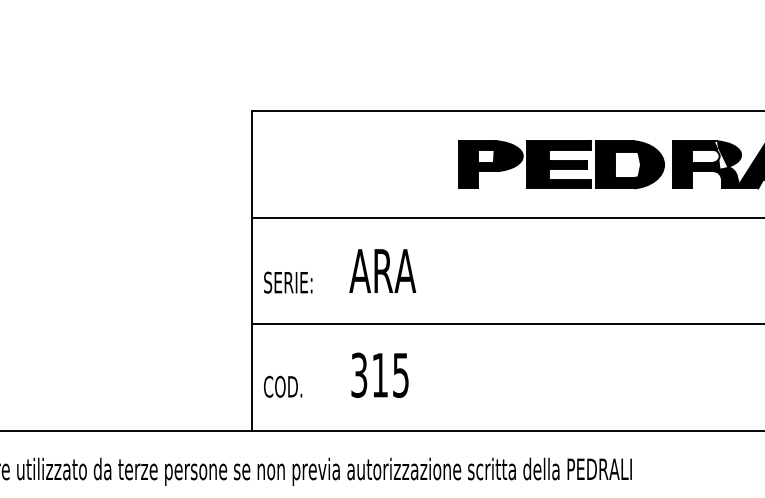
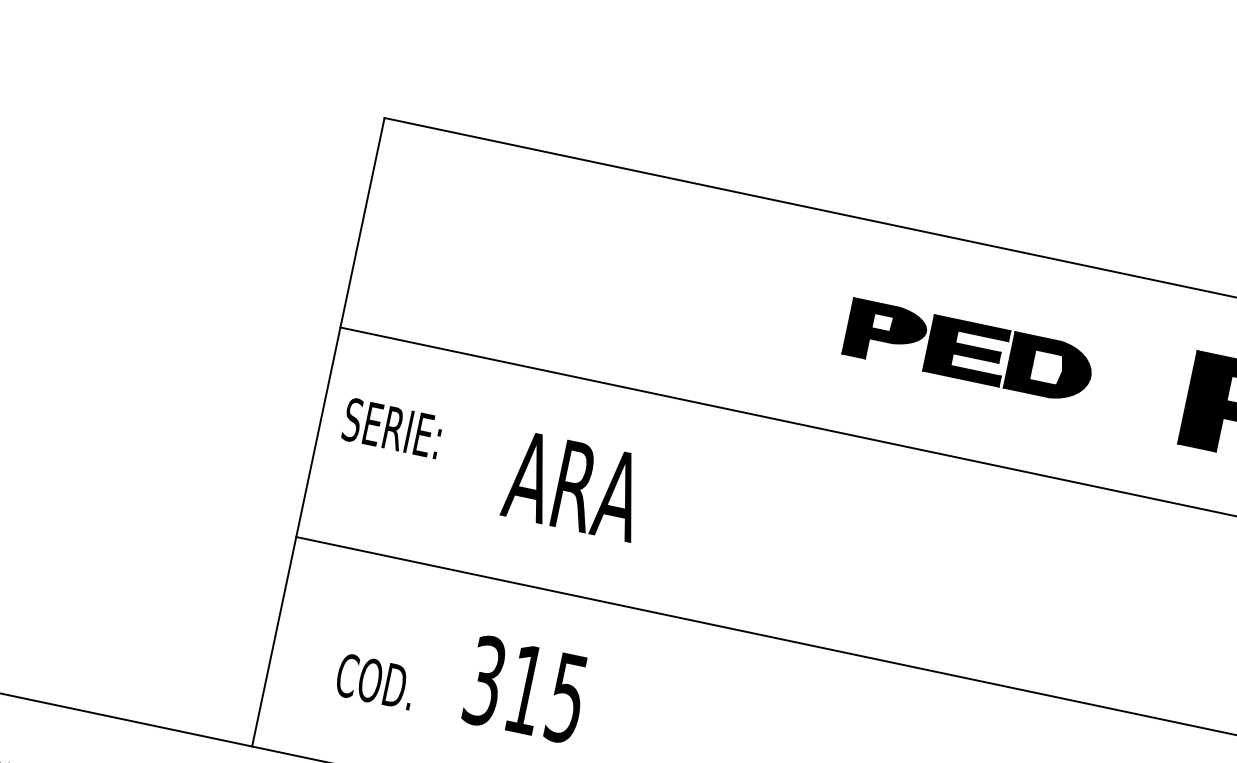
part: (561, 164) -> (969, 350), size x0.6
text: (288, 282) -> (393, 428), moved
text: (283, 386) -> (376, 681), moved

